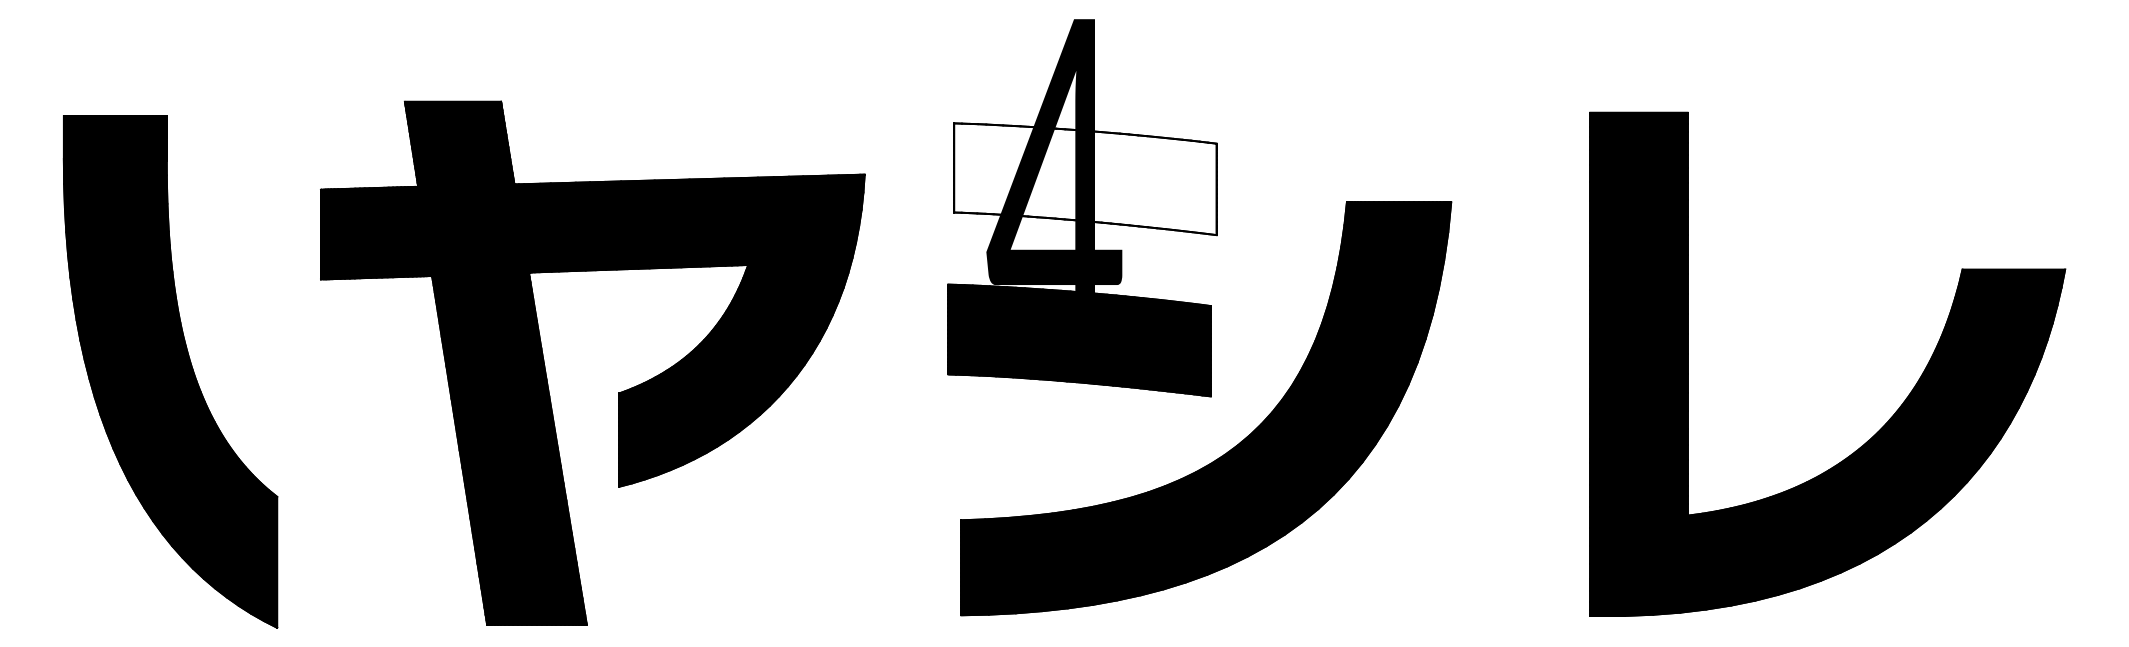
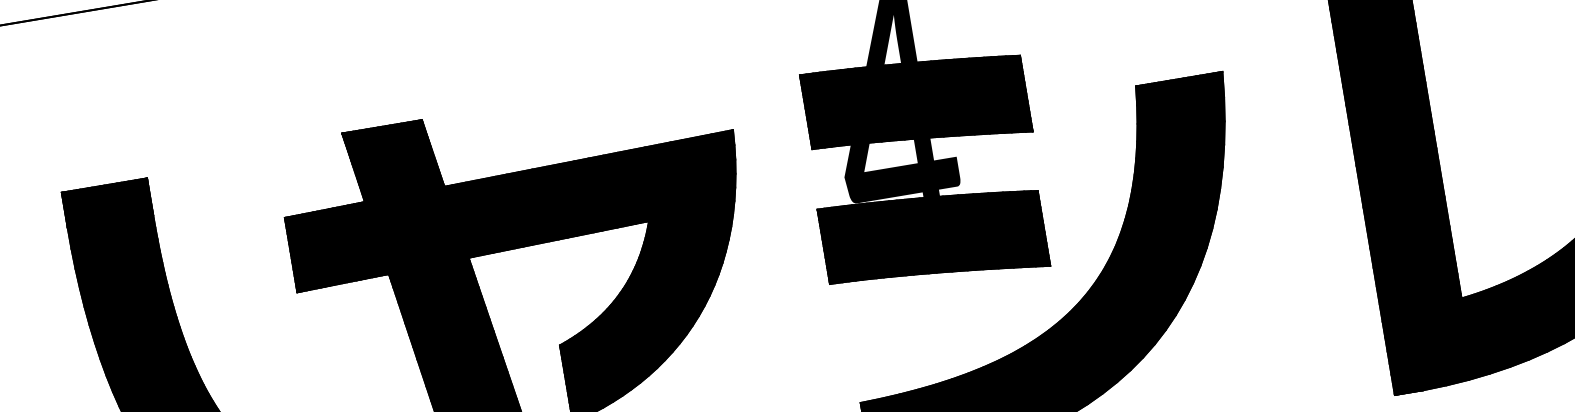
fill: (1085, 179) -> (916, 103), added

